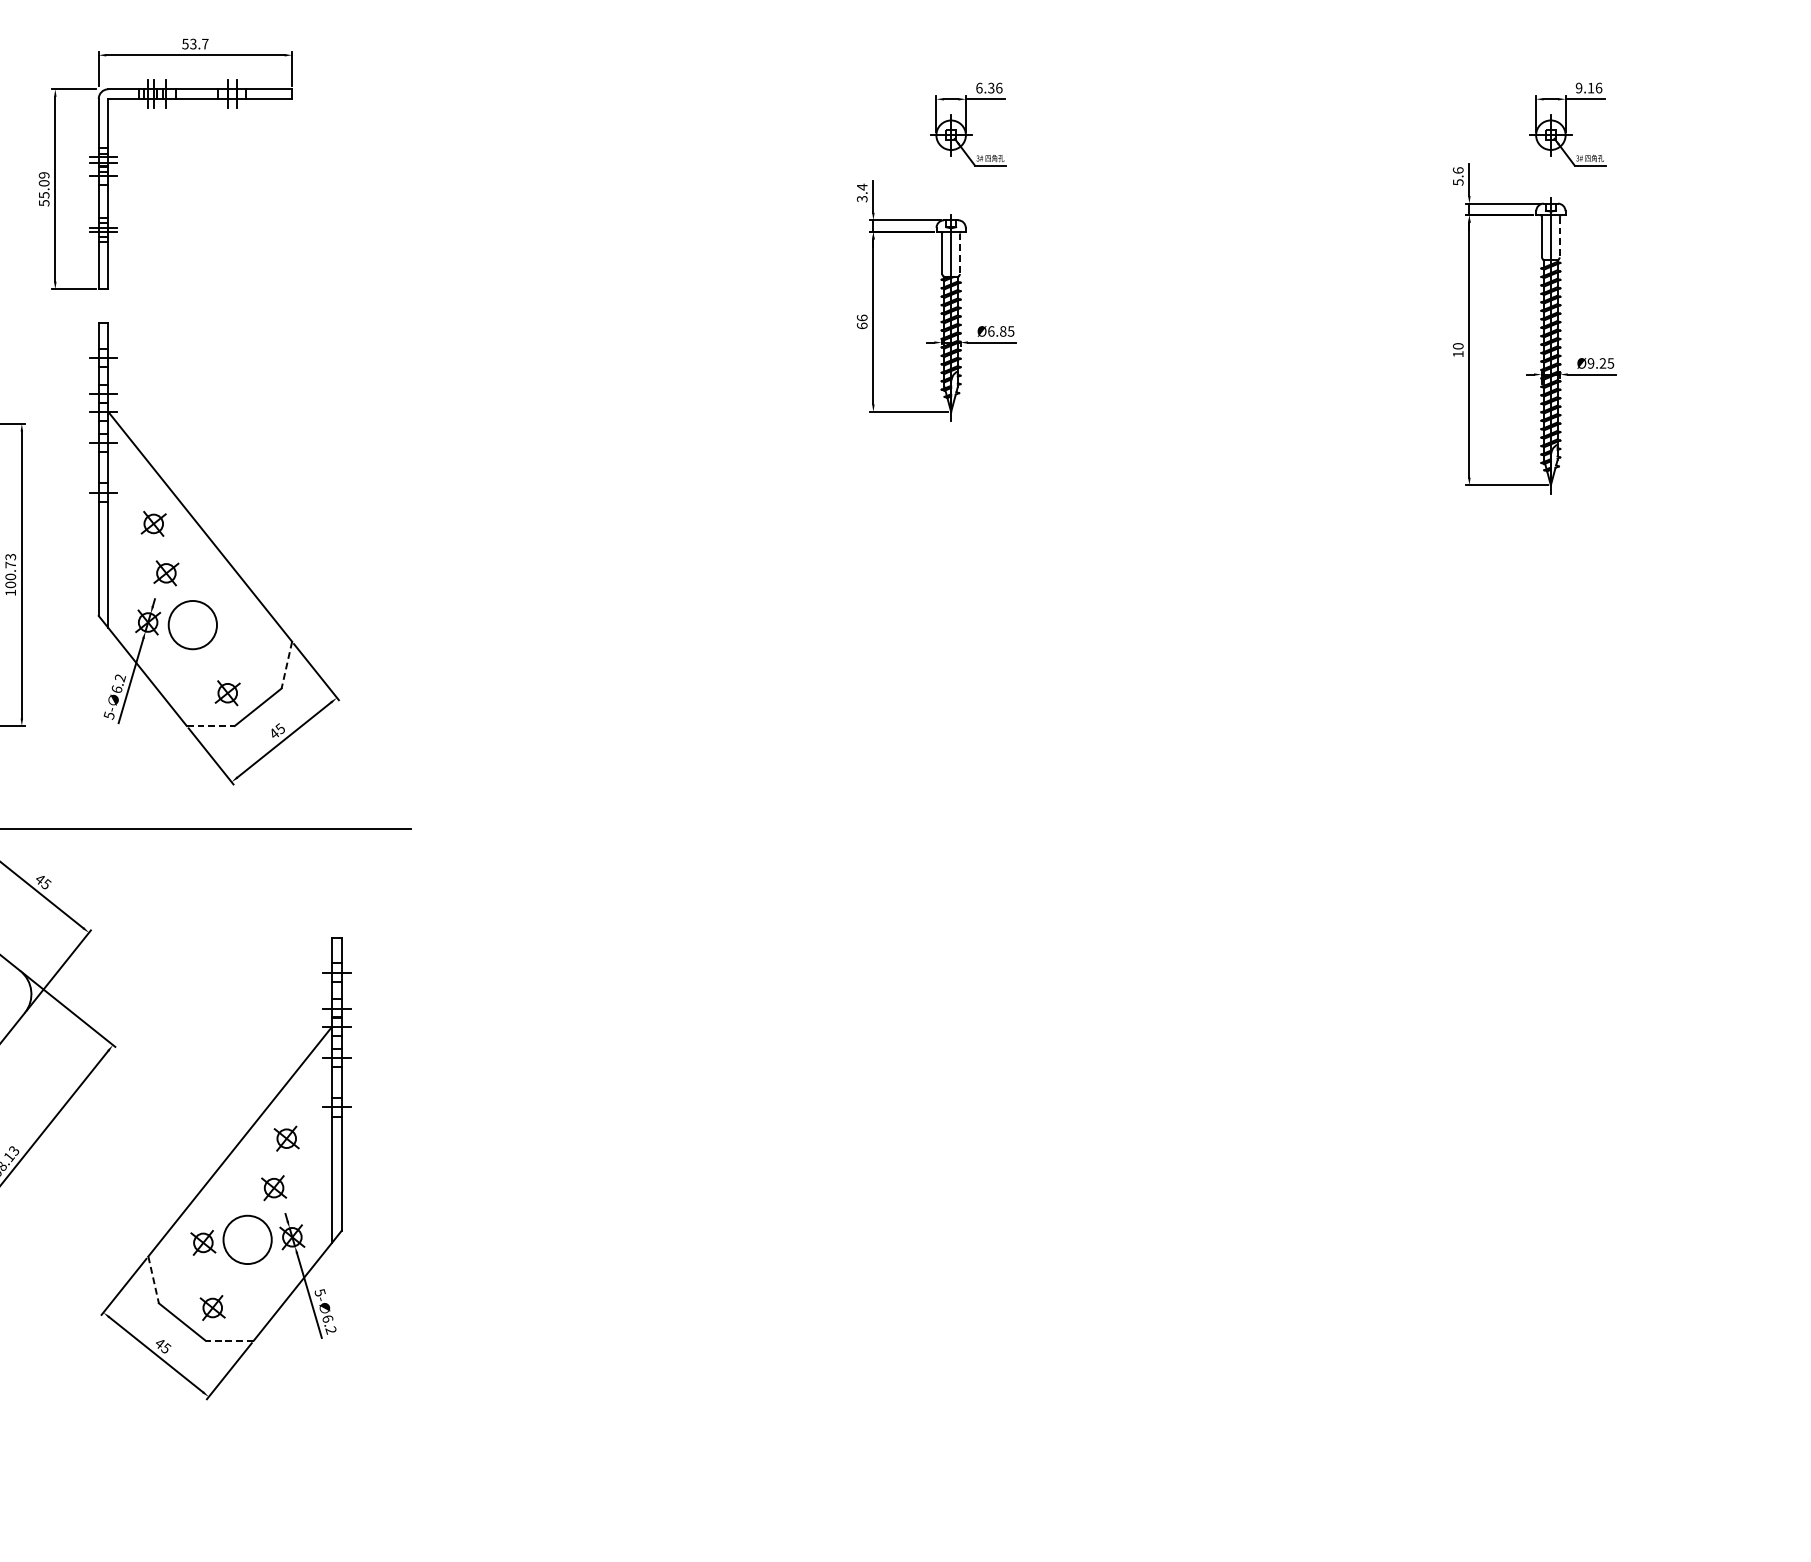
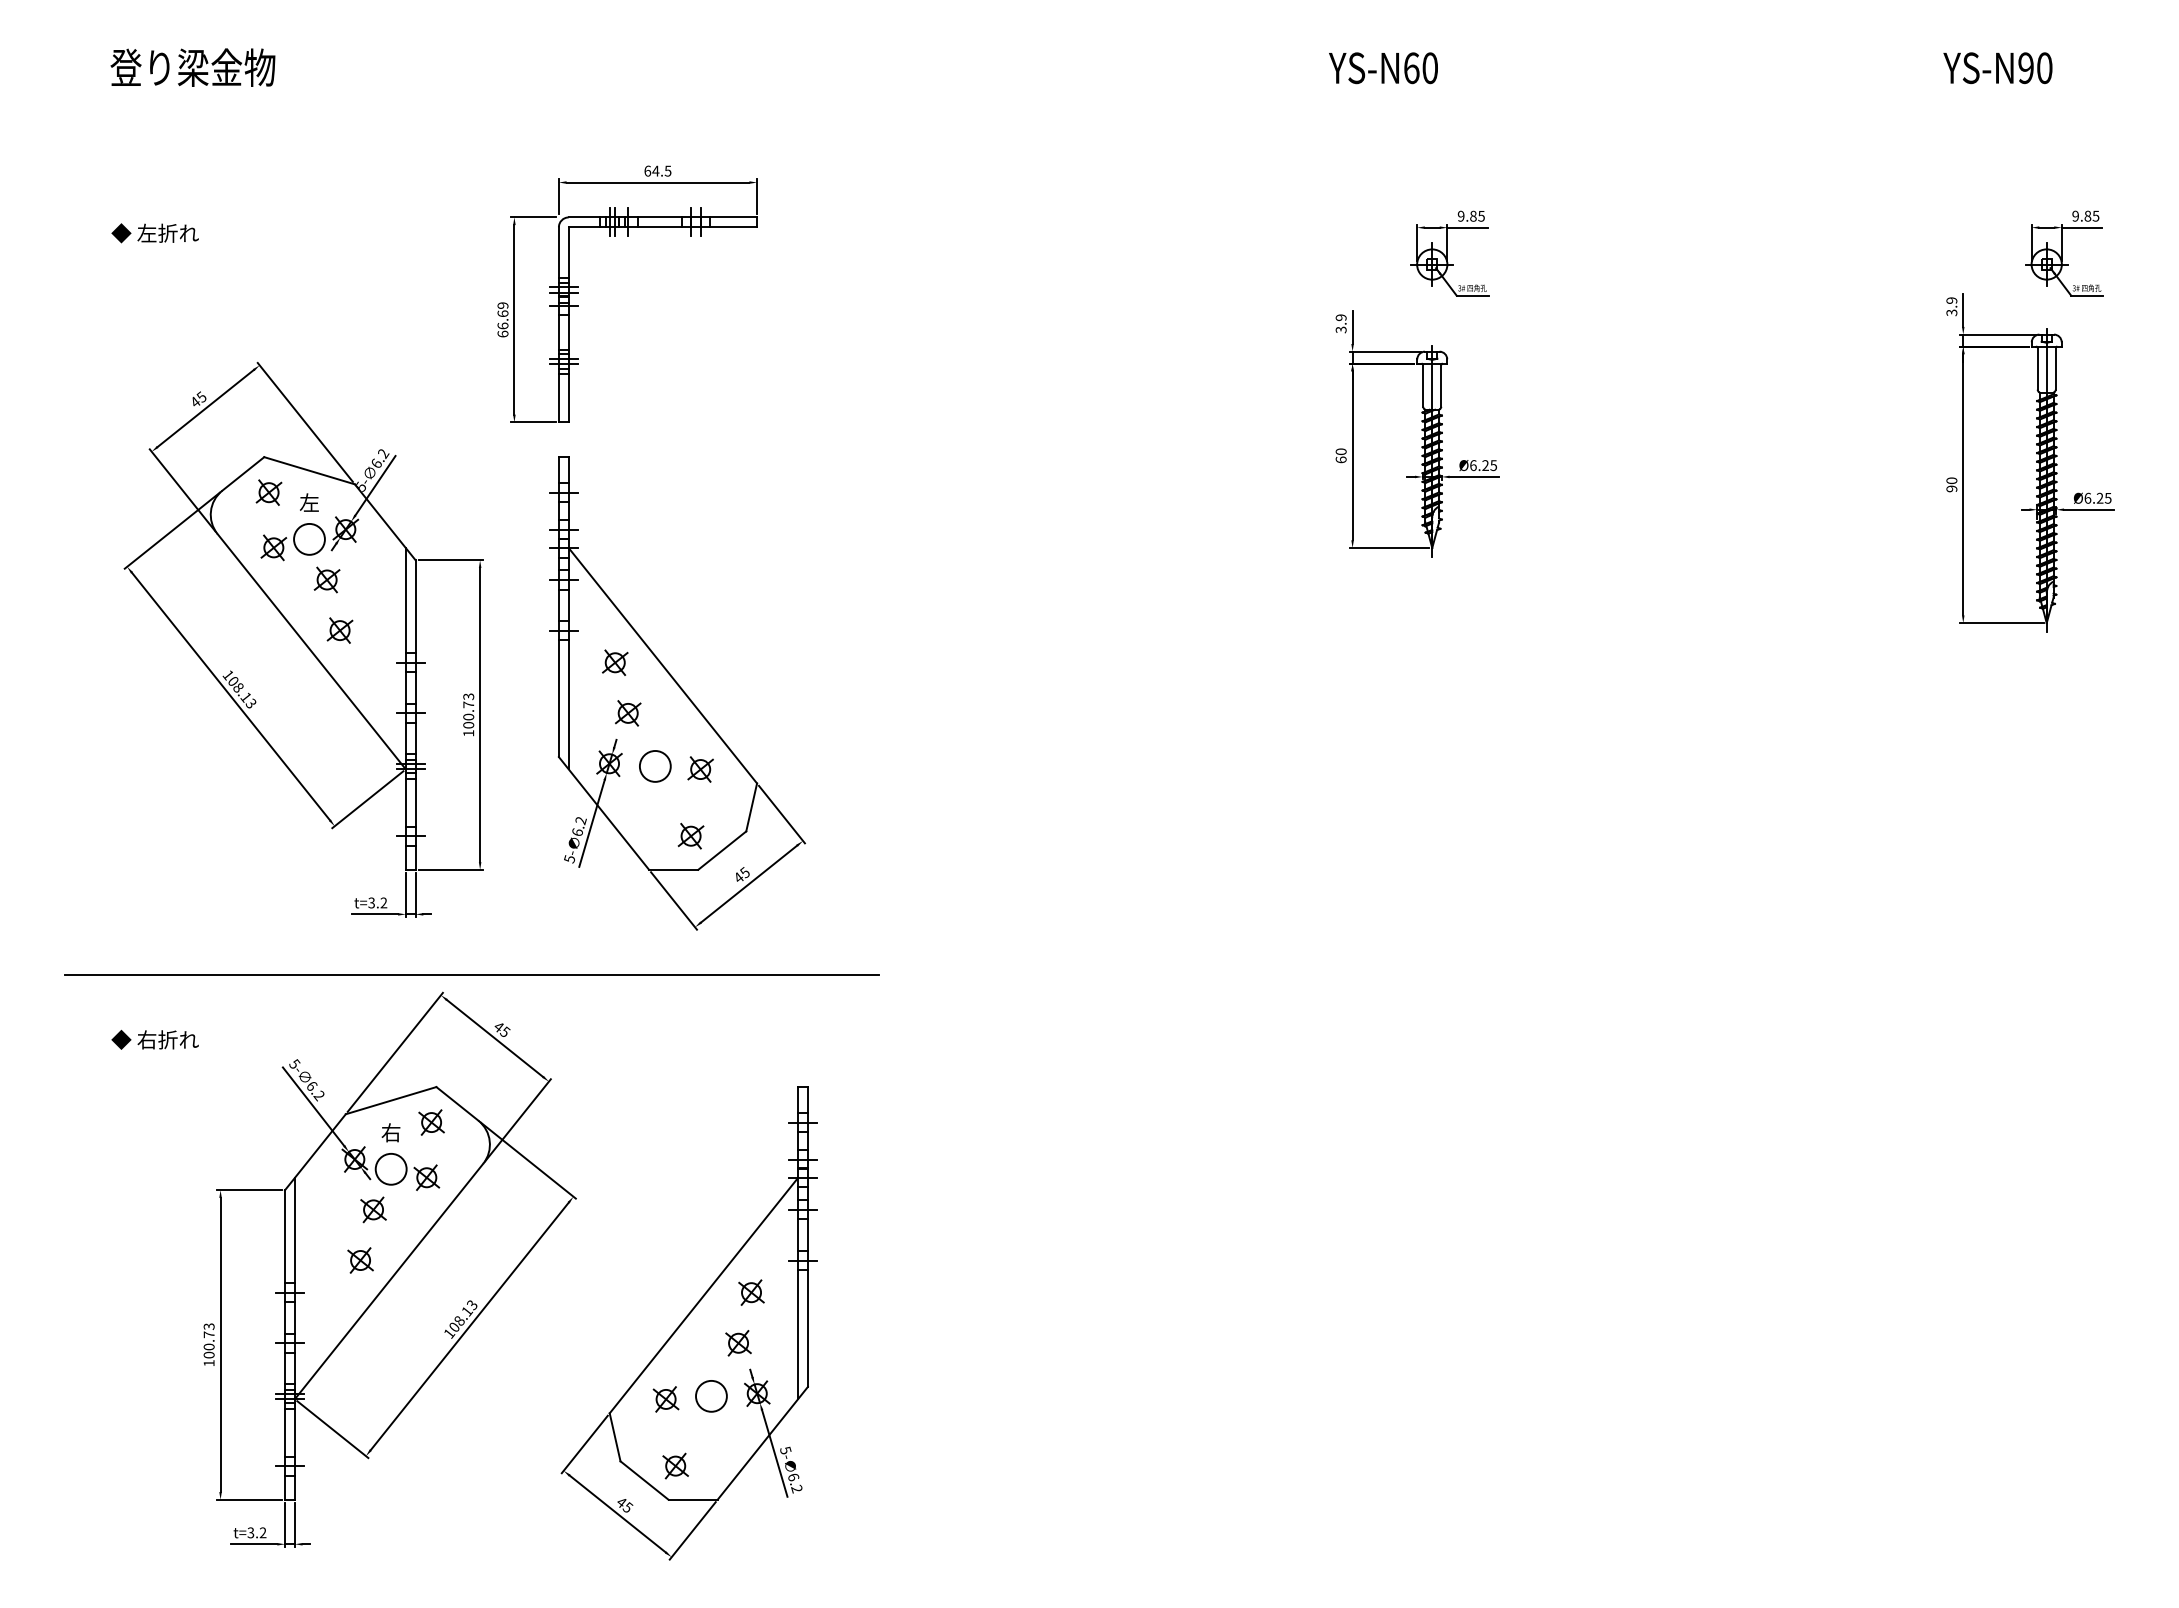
text: (194, 43) -> (657, 170), 53.7 -> 64.5
text: (988, 87) -> (1470, 215), 6.36 -> 9.85
text: (1594, 87) -> (2091, 215), 9.16 -> 9.85
text: (1457, 176) -> (1951, 306), 5.6 -> 3.9
text: (861, 186) -> (1340, 317), 3.4 -> 3.9
text: (43, 192) -> (502, 323), 55.09 -> 66.69
line: (1559, 236) -> (2055, 368), dashed -> solid
line: (960, 253) -> (1441, 385), dashed -> solid
text: (861, 317) -> (1340, 451), 66 -> 60
text: (1003, 331) -> (1485, 465), Ø6.85 -> Ø6.25
text: (1457, 353) -> (1951, 488), 10 -> 90
text: (1590, 362) -> (2087, 497), Ø9.25 -> Ø6.25
circle: (192, 624) -> (654, 765), size x0.62
part: (236, 628) -> (700, 769), added
line: (286, 665) -> (751, 807), dashed -> solid
line: (210, 725) -> (673, 869), dashed -> solid
circle: (247, 1239) -> (711, 1395), size x0.62
line: (153, 1280) -> (615, 1437), dashed -> solid
line: (230, 1340) -> (693, 1499), dashed -> solid

